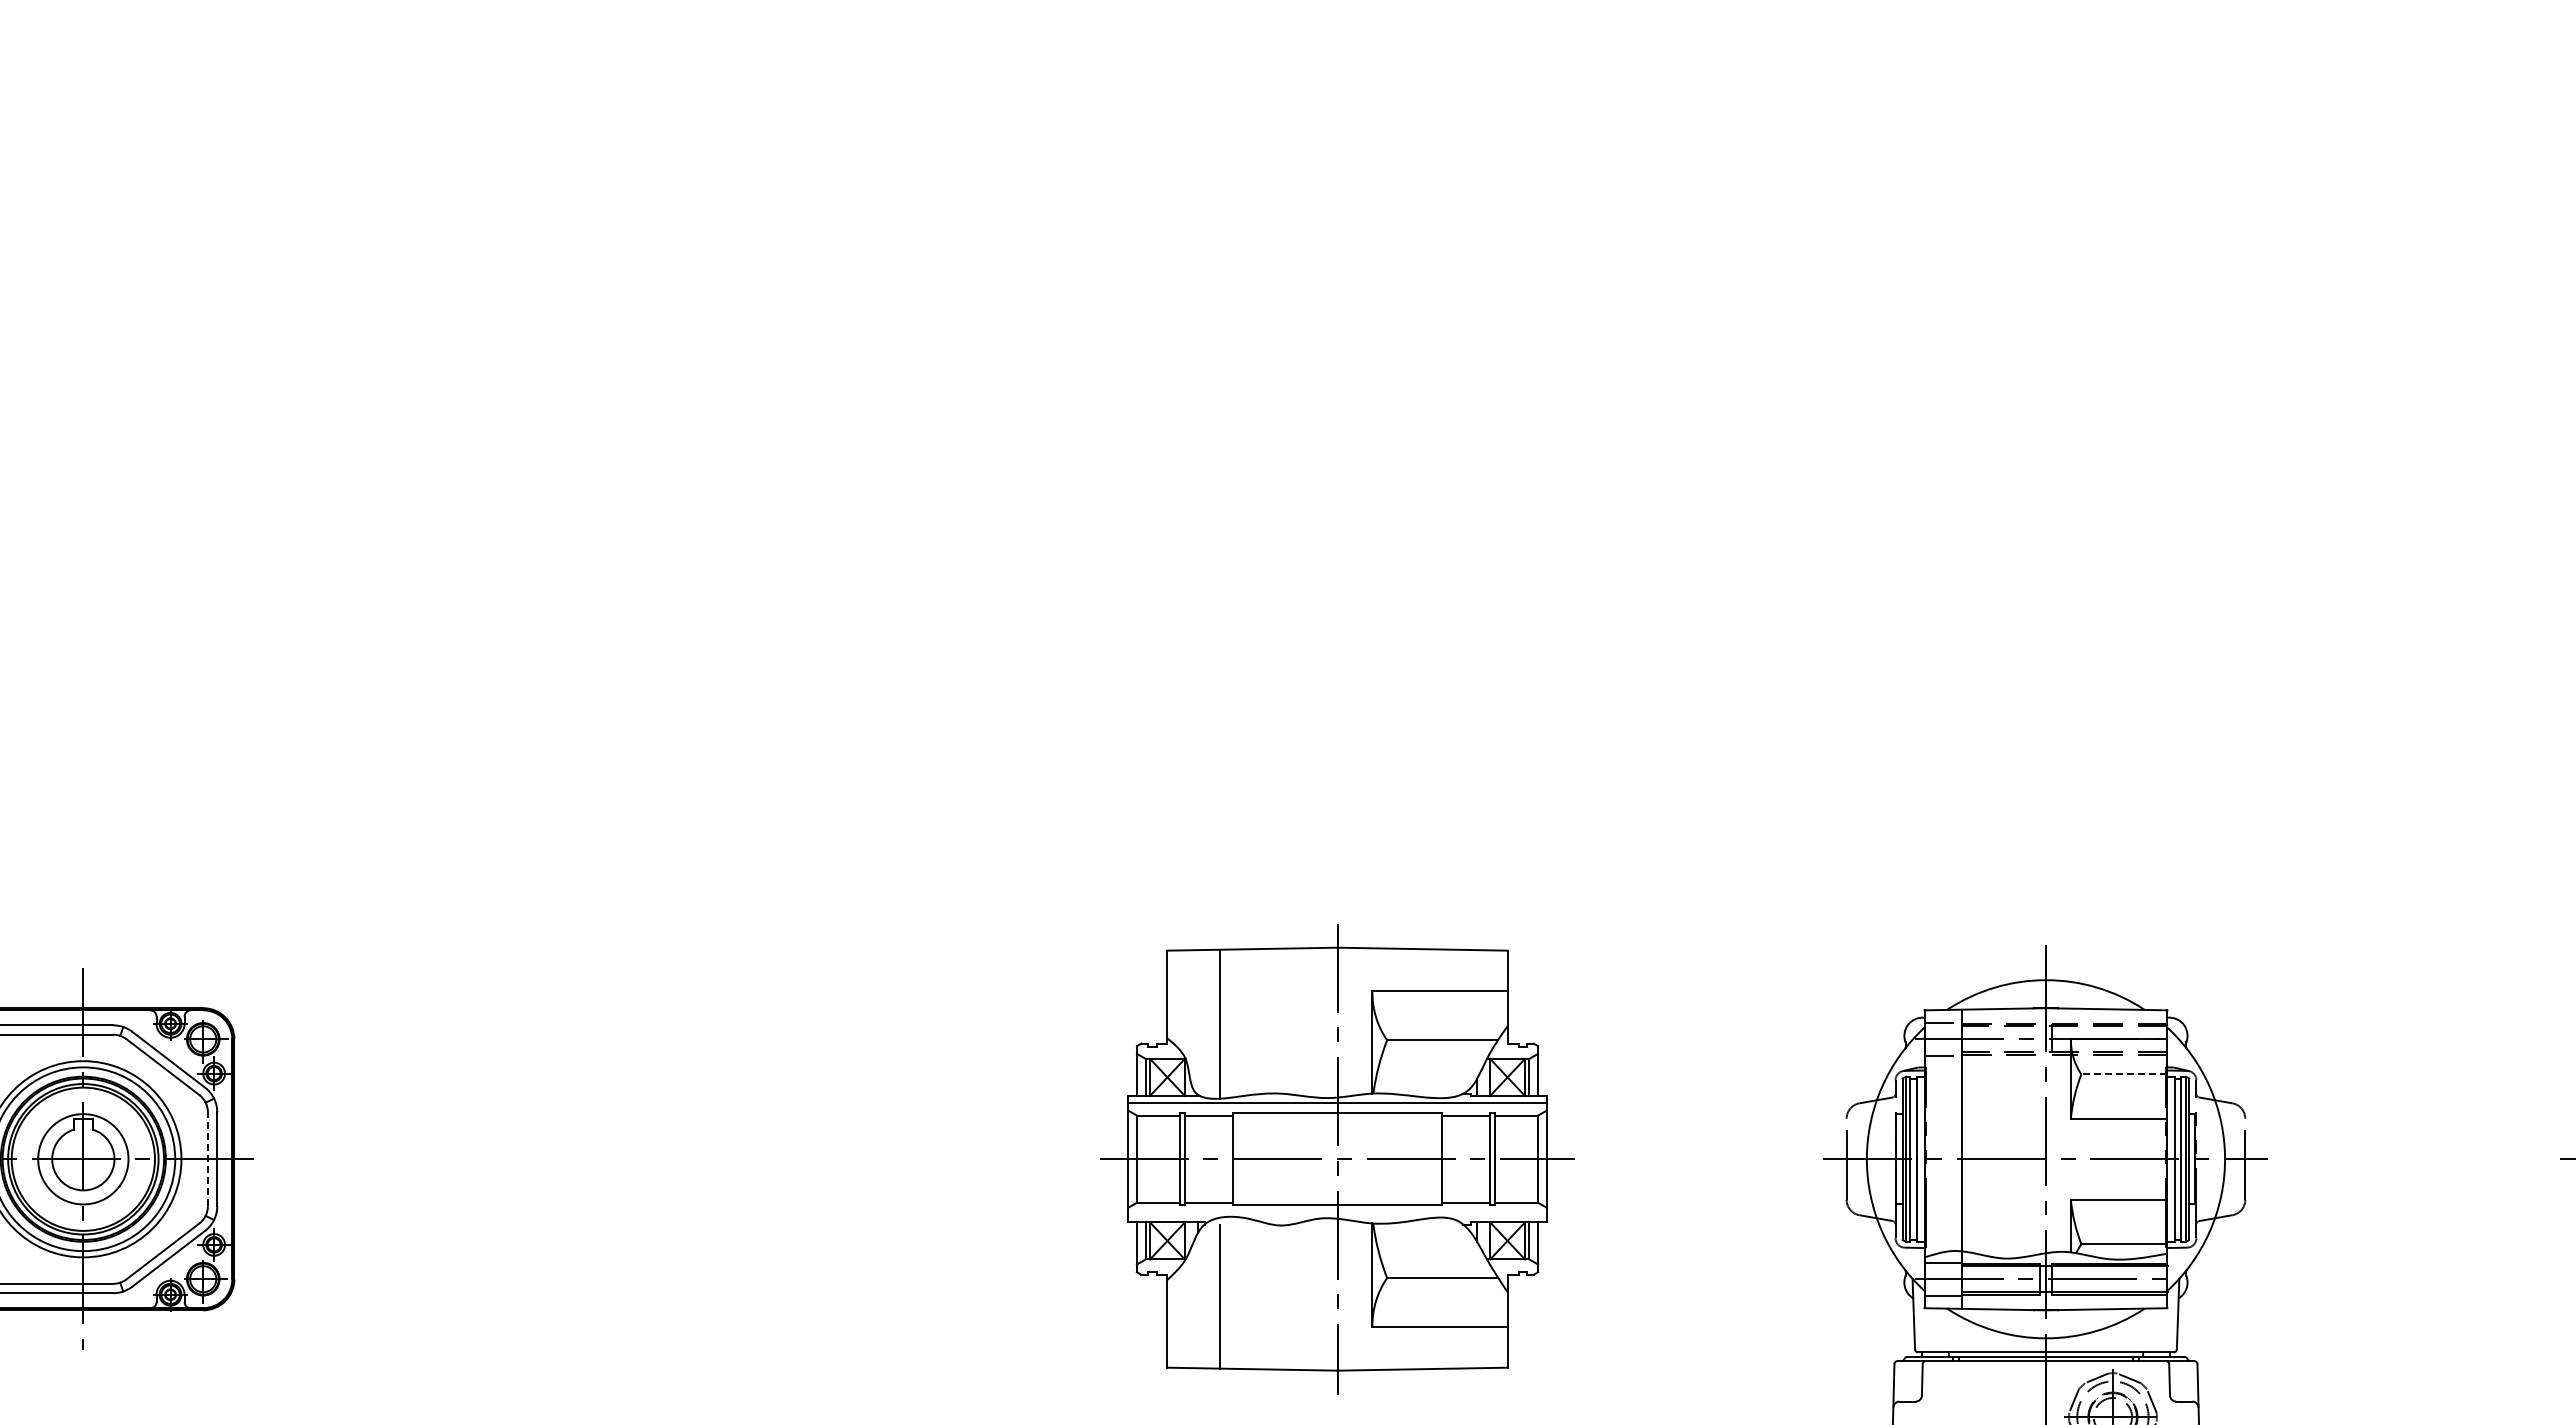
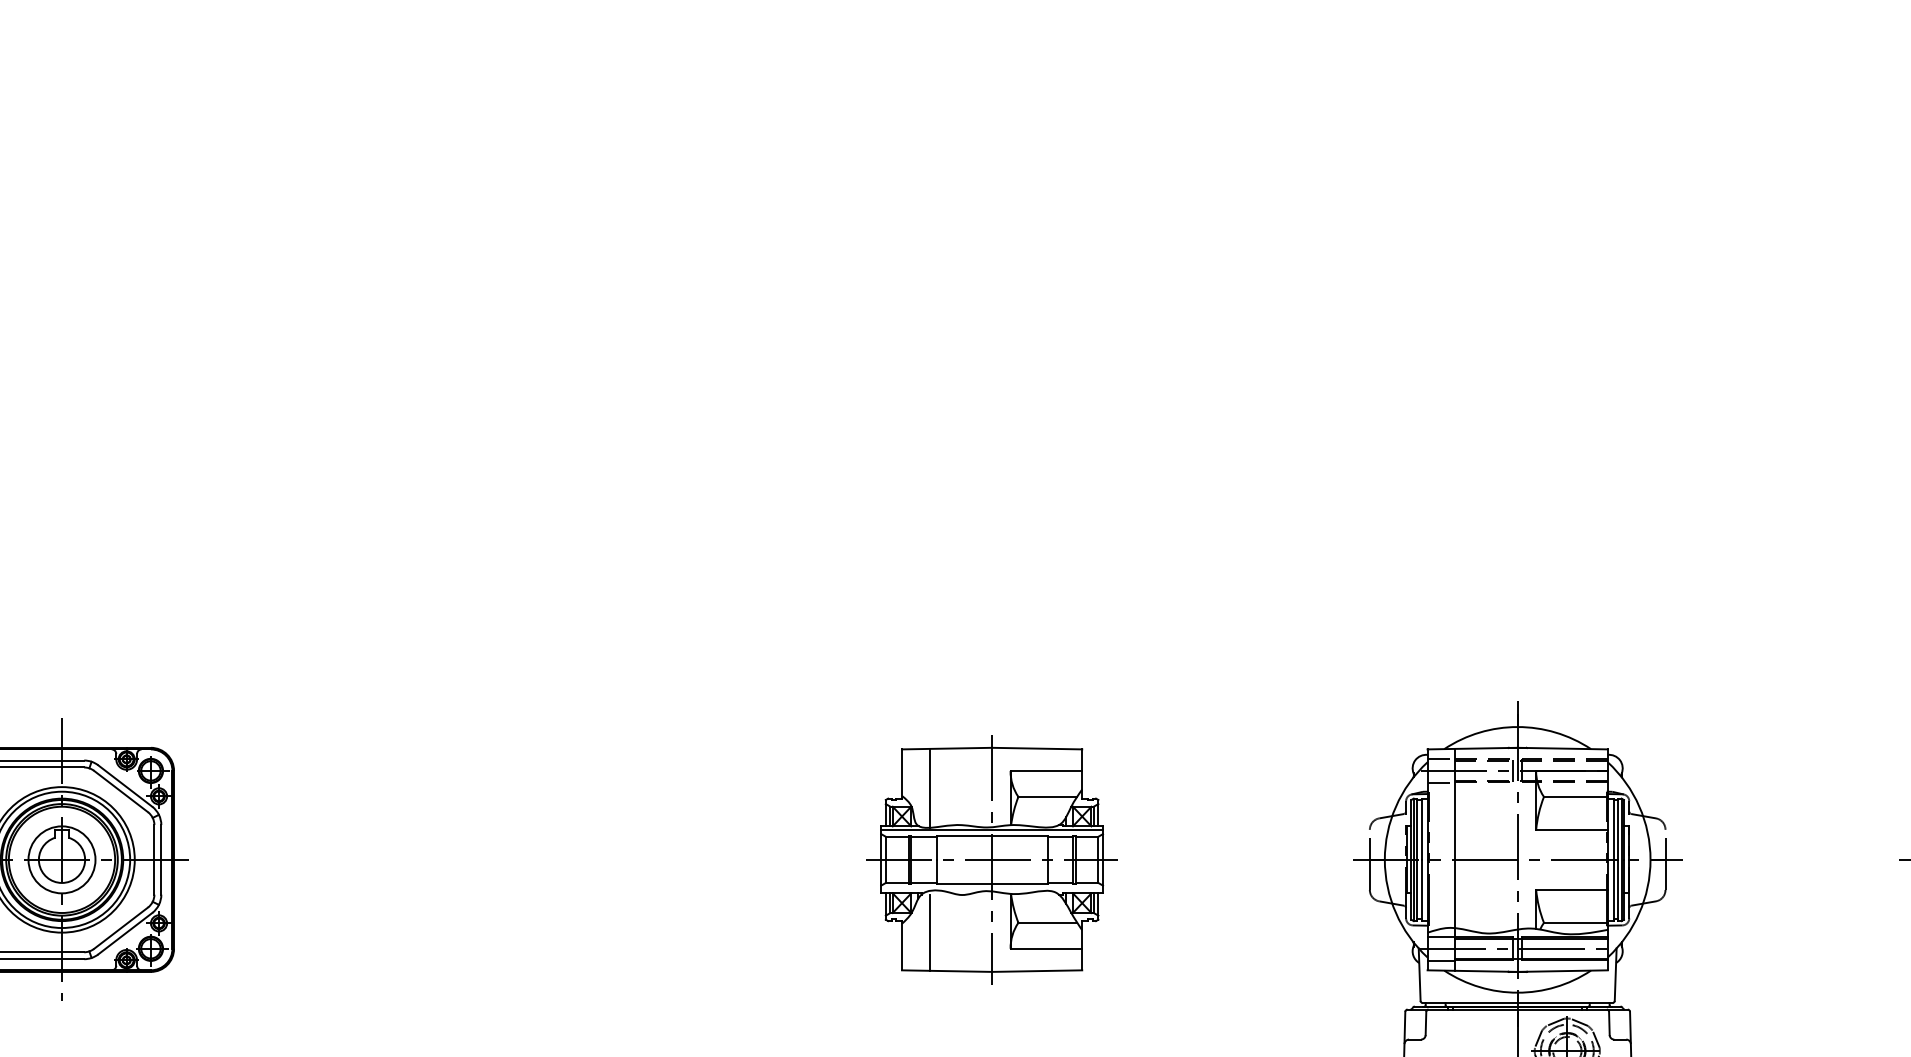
line: (2039, 1038) -> (1512, 770), added
line: (2123, 1074) -> (1575, 796), dashed -> solid
line: (207, 1159) -> (154, 860), dashed -> solid
part: (1336, 1159) -> (991, 860), size x0.71

